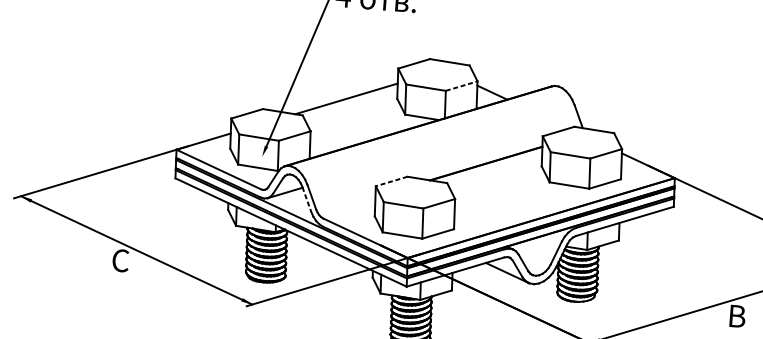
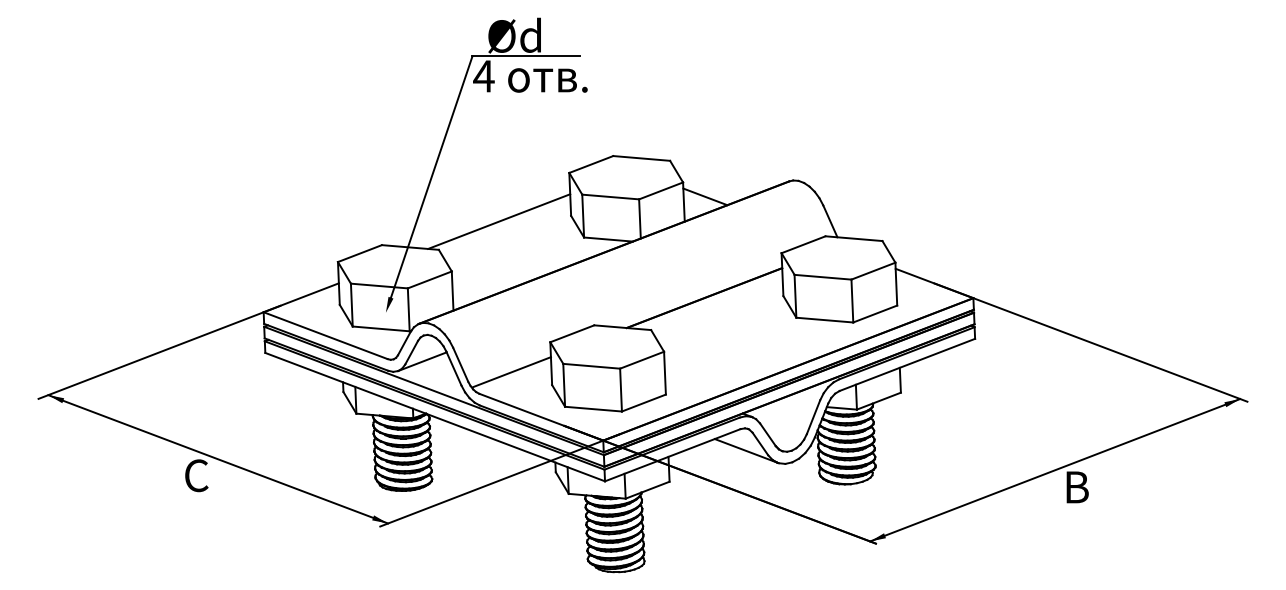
line: (461, 85) -> (661, 190), dashed -> solid
line: (391, 181) -> (572, 333), dashed -> solid
line: (306, 199) -> (453, 368), dashed -> solid
line: (347, 205) -> (511, 372), added

